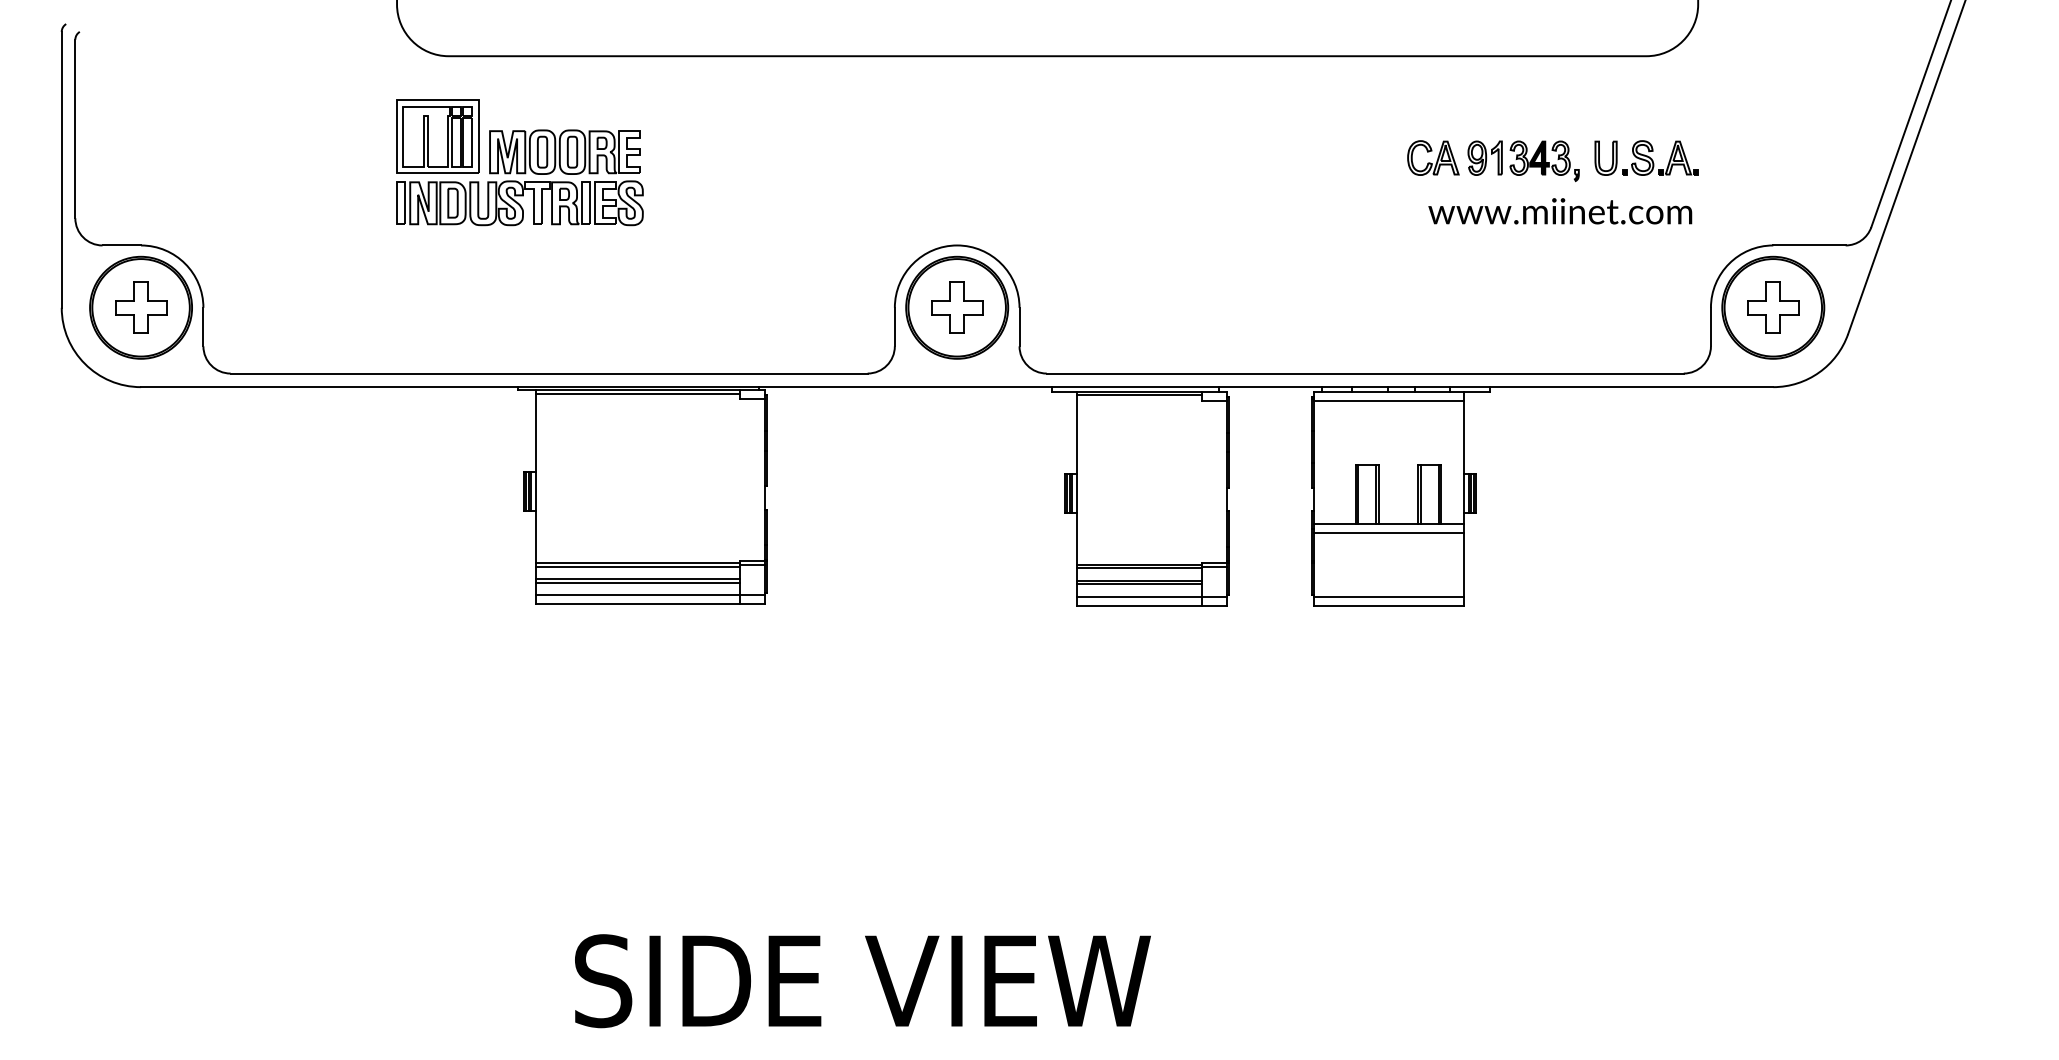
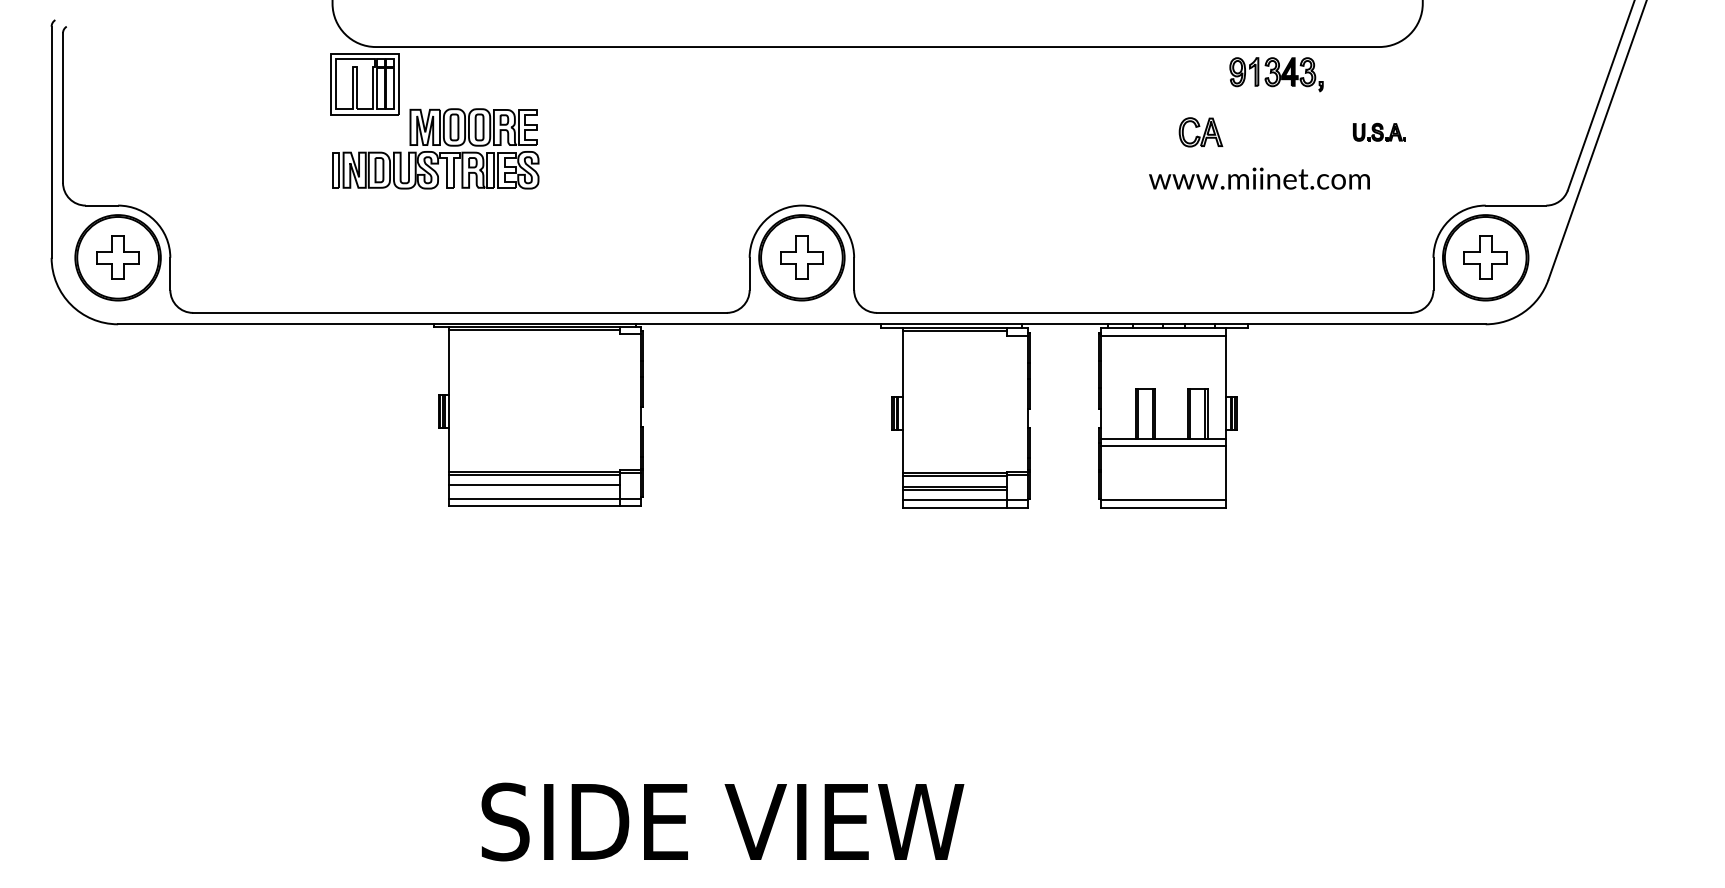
part: (437, 136) -> (364, 84), moved
part: (1646, 157) -> (1379, 131), size x0.6
part: (1523, 161) -> (1276, 74), moved
text: (1560, 211) -> (1259, 178), moved
line: (638, 582) -> (534, 487), removed

